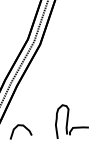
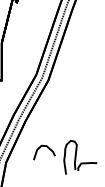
curve: (24, 127) -> (47, 148), moved

